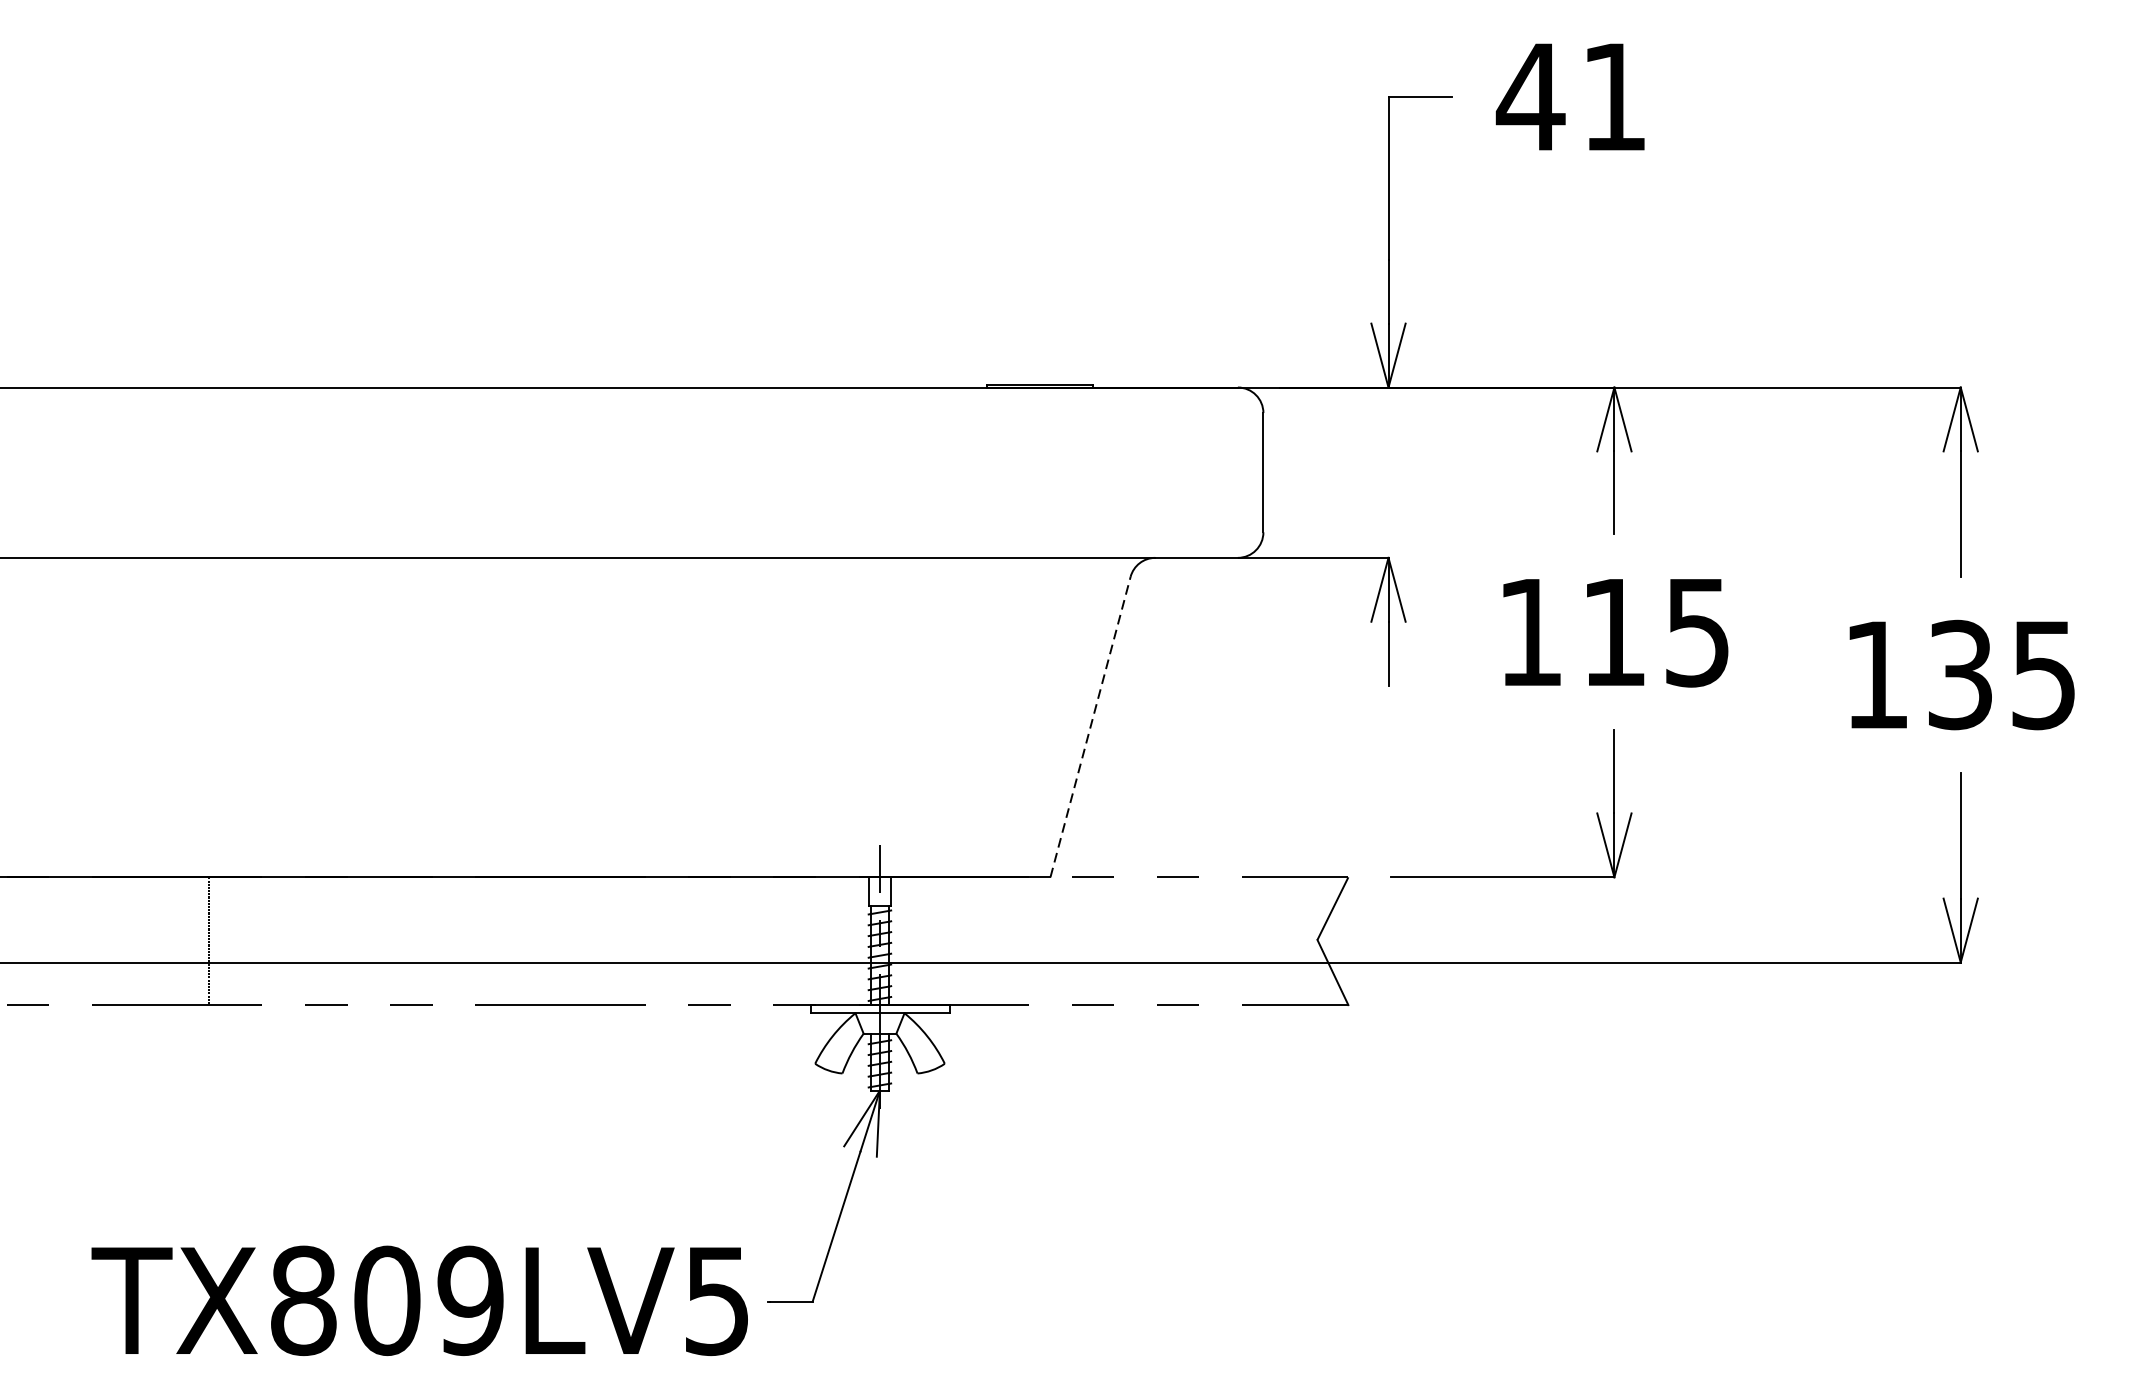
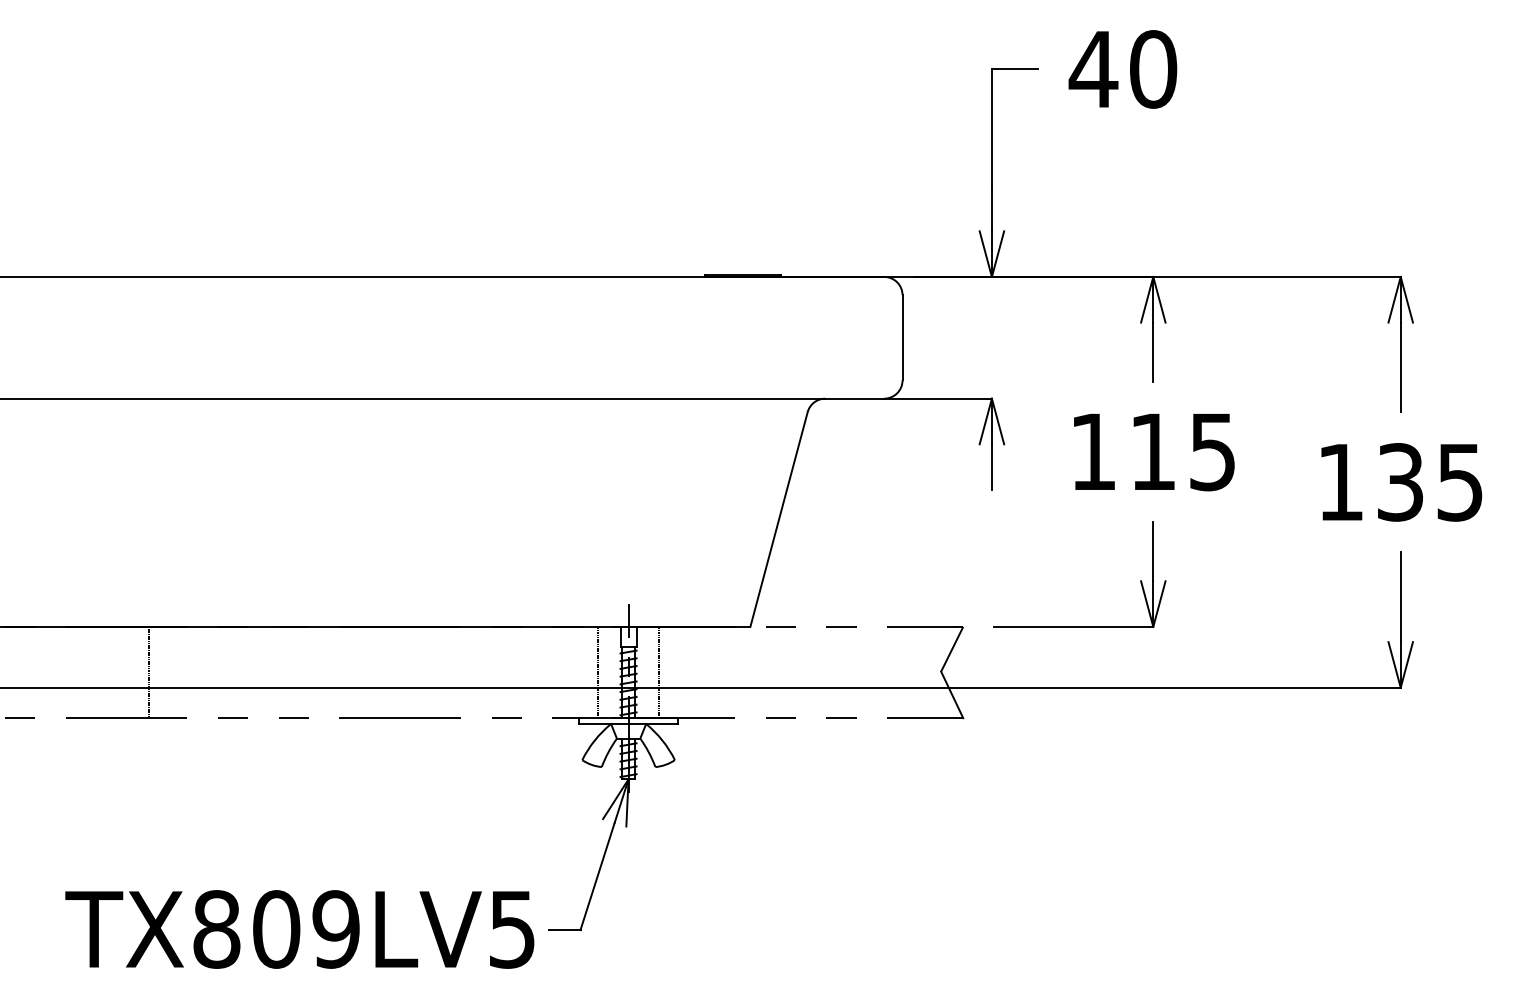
text: (1614, 97) -> (1153, 69), 41 -> 40
line: (1091, 726) -> (779, 519), dashed -> solid
line: (837, 941) -> (598, 672), added
line: (921, 941) -> (658, 672), added

